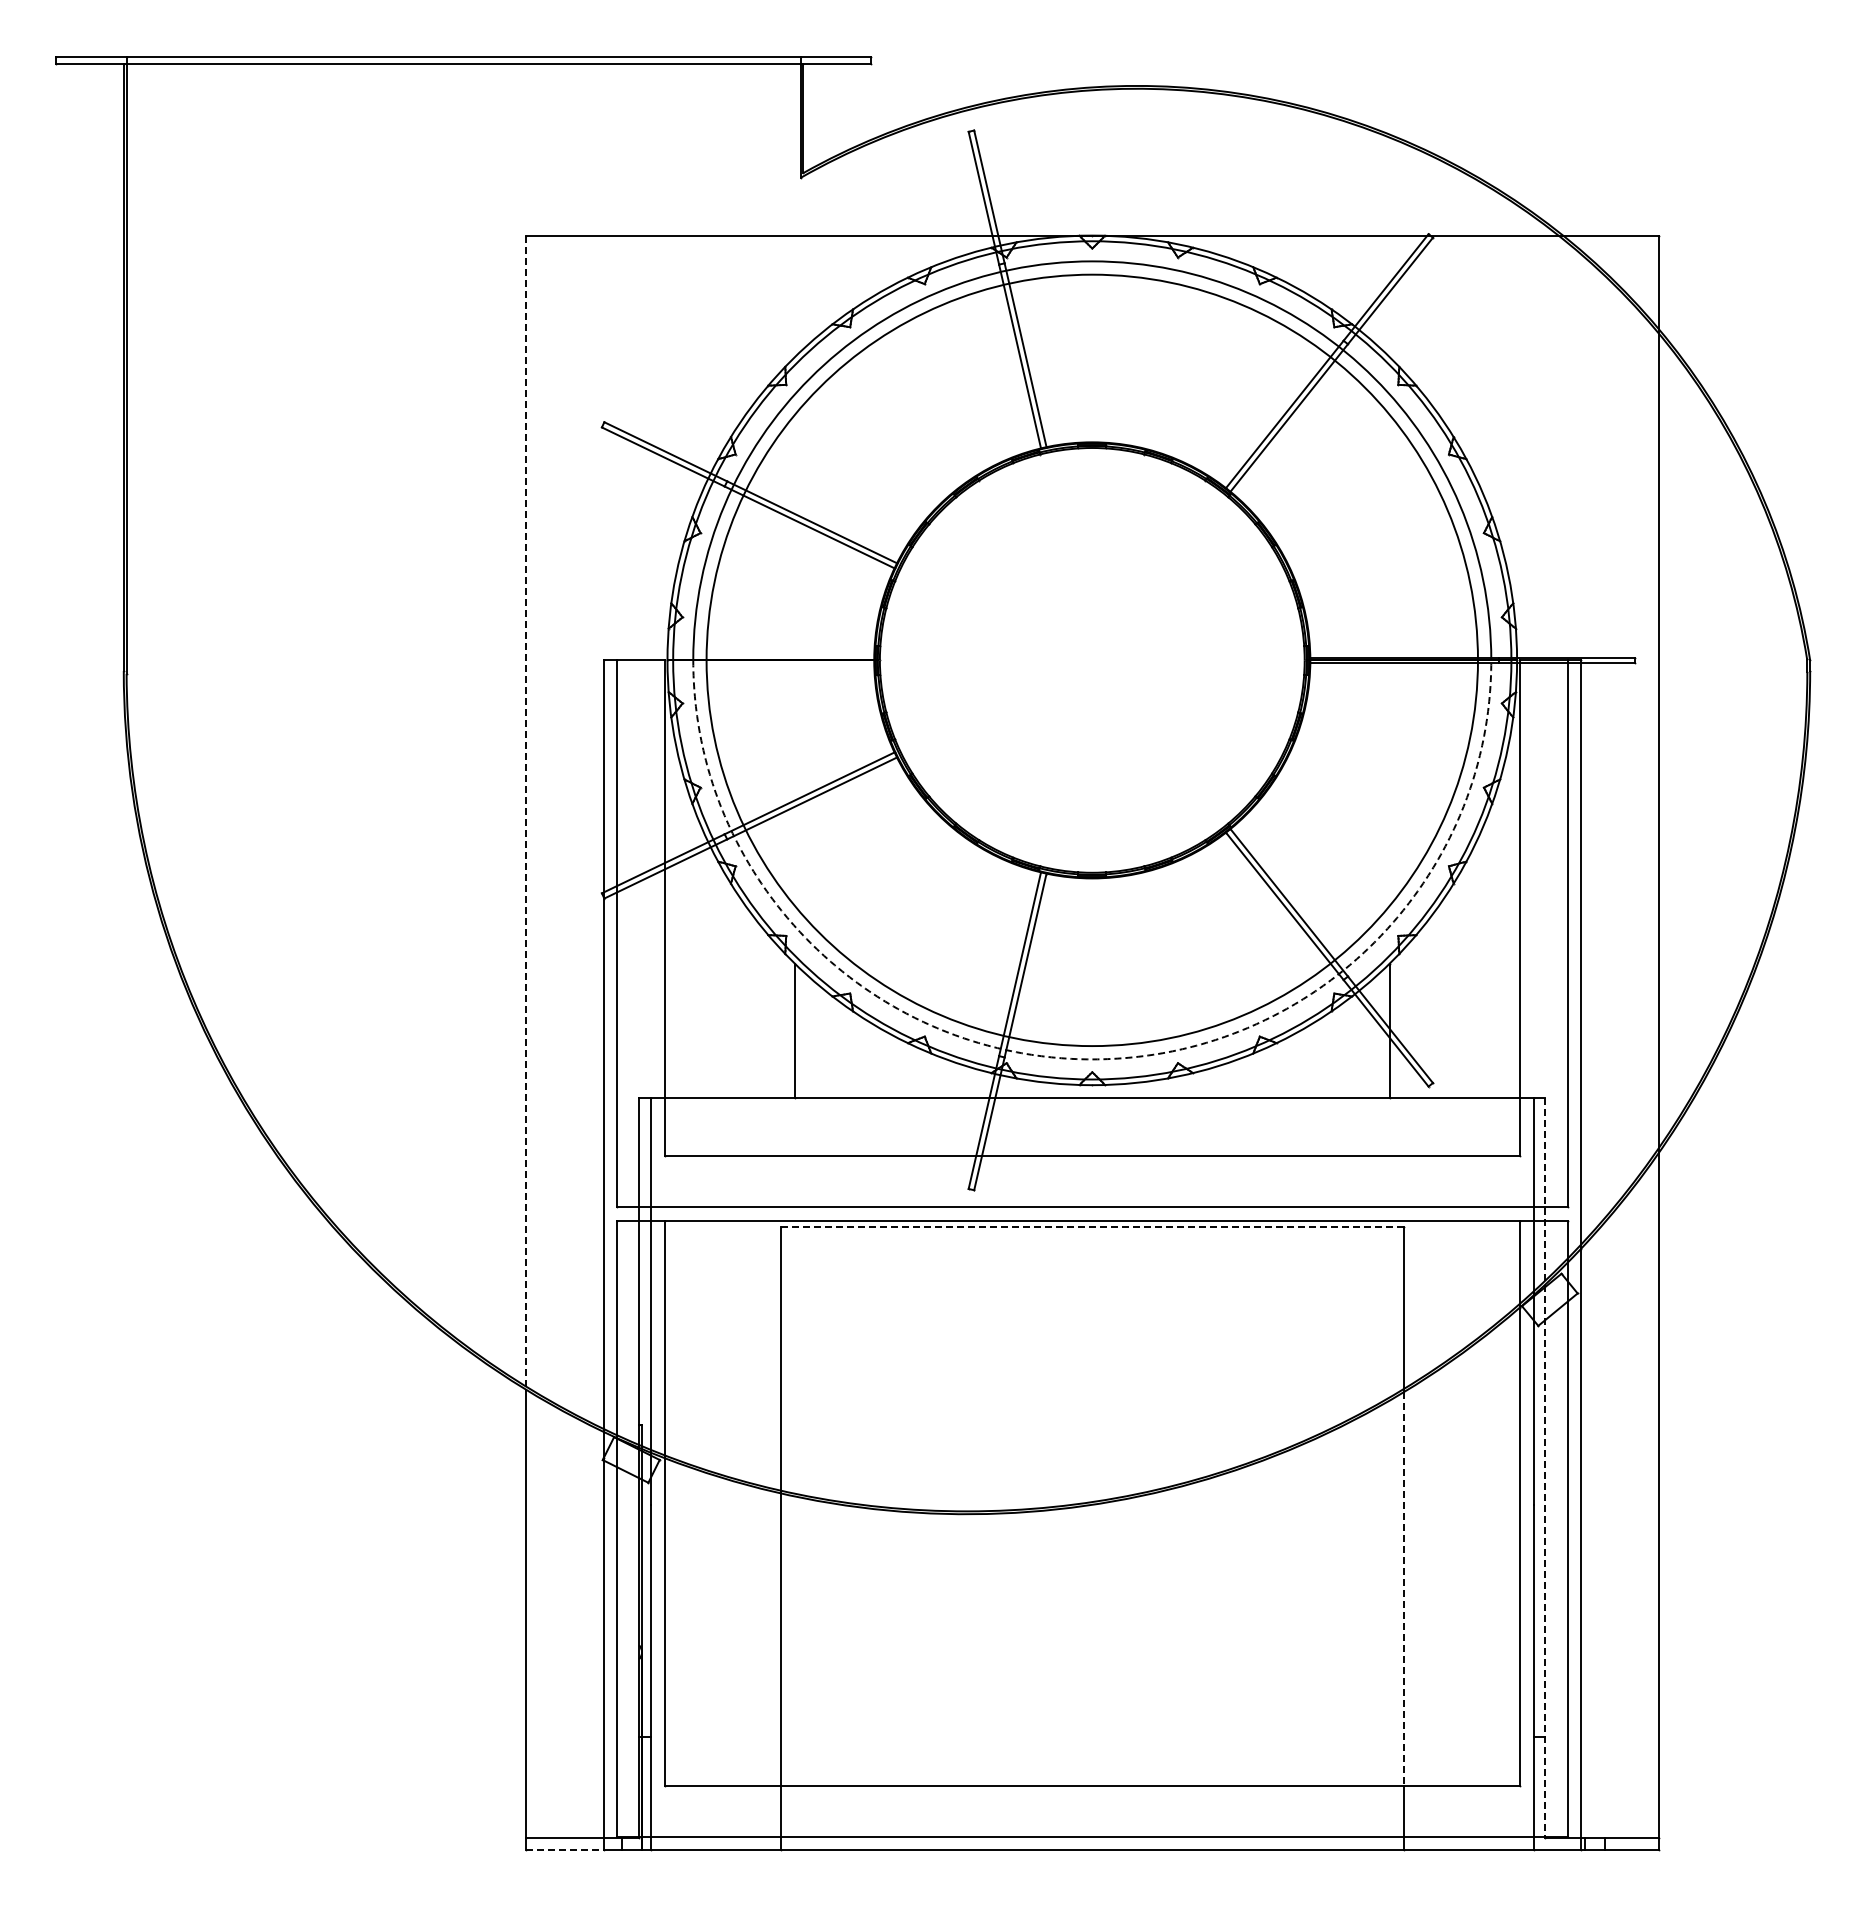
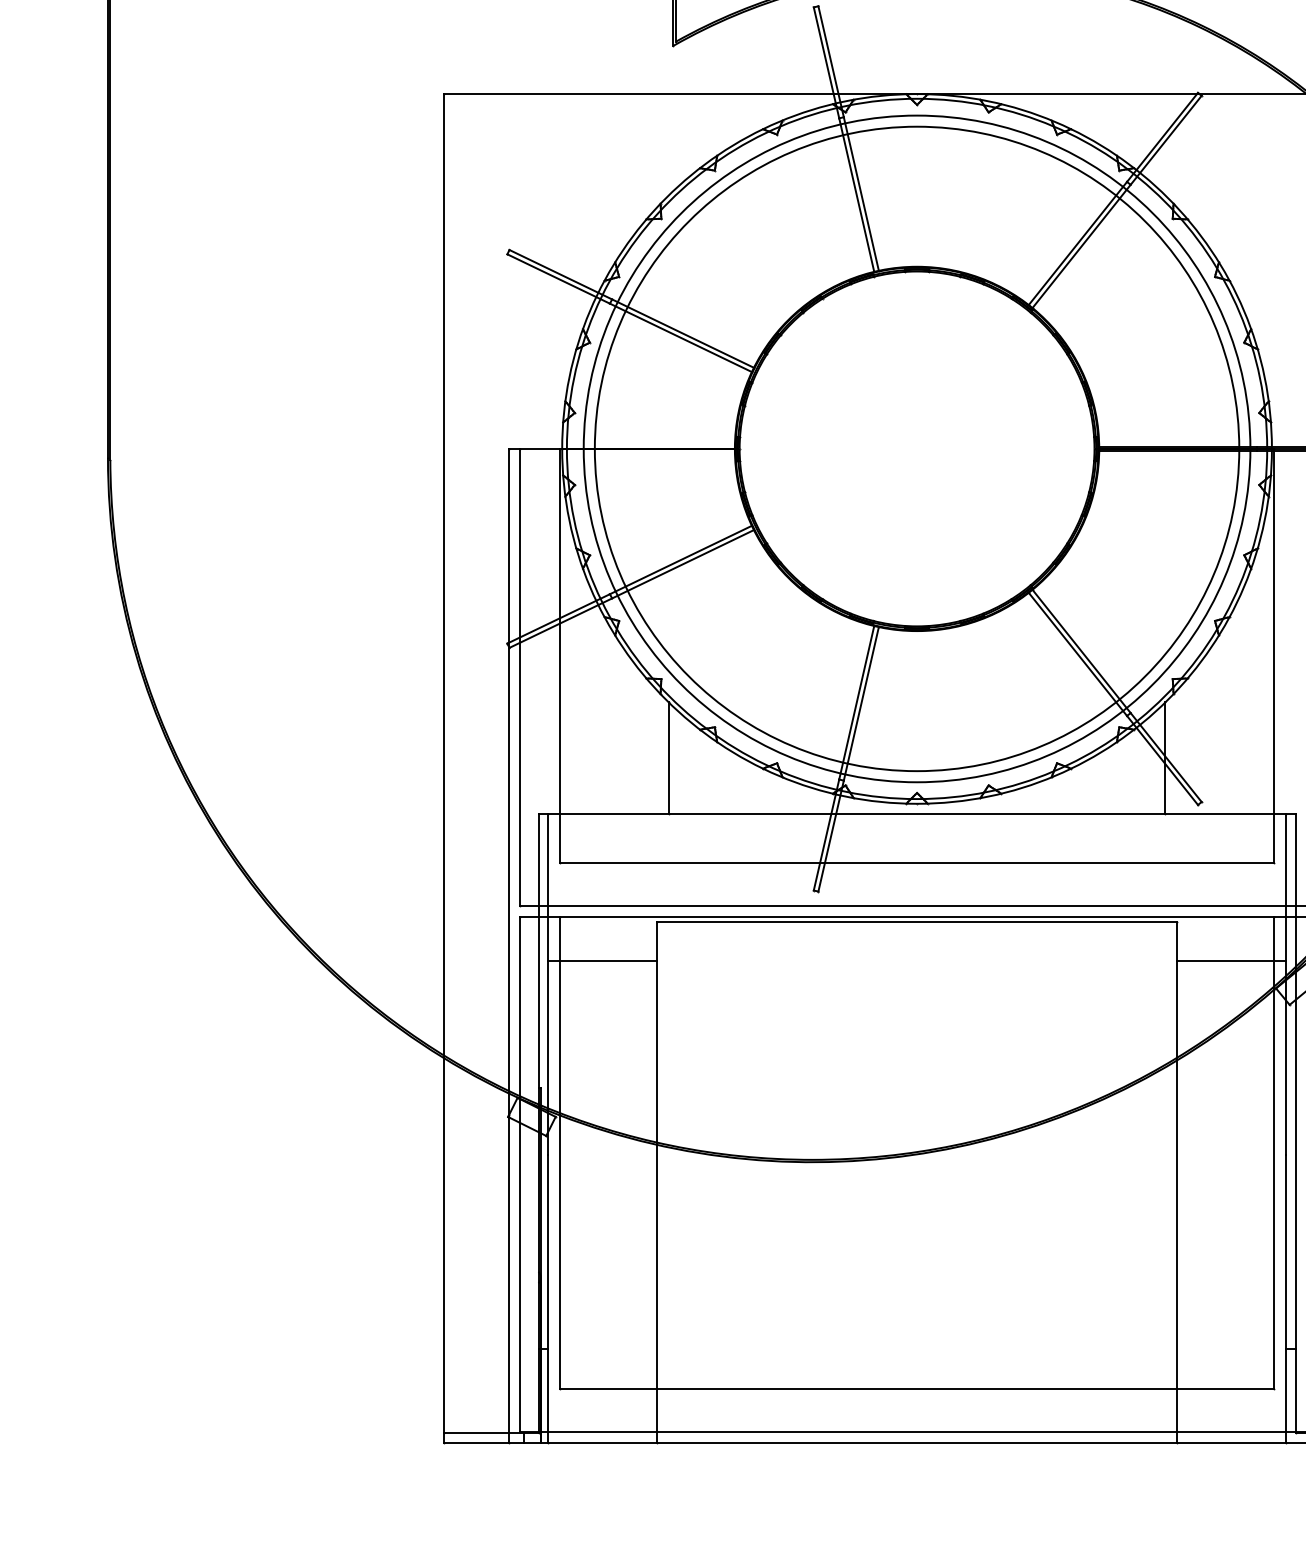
line: (525, 812) -> (443, 576), dashed -> solid
arc: (1092, 1059) -> (917, 782), dashed -> solid
line: (1092, 1226) -> (917, 921), dashed -> solid
line: (715, 1272) -> (602, 960), added
line: (1468, 1272) -> (1231, 960), added
line: (1545, 1468) -> (1295, 1124), dashed -> solid
line: (1403, 1589) -> (1177, 1225), dashed -> solid
line: (564, 1849) -> (476, 1442), dashed -> solid

